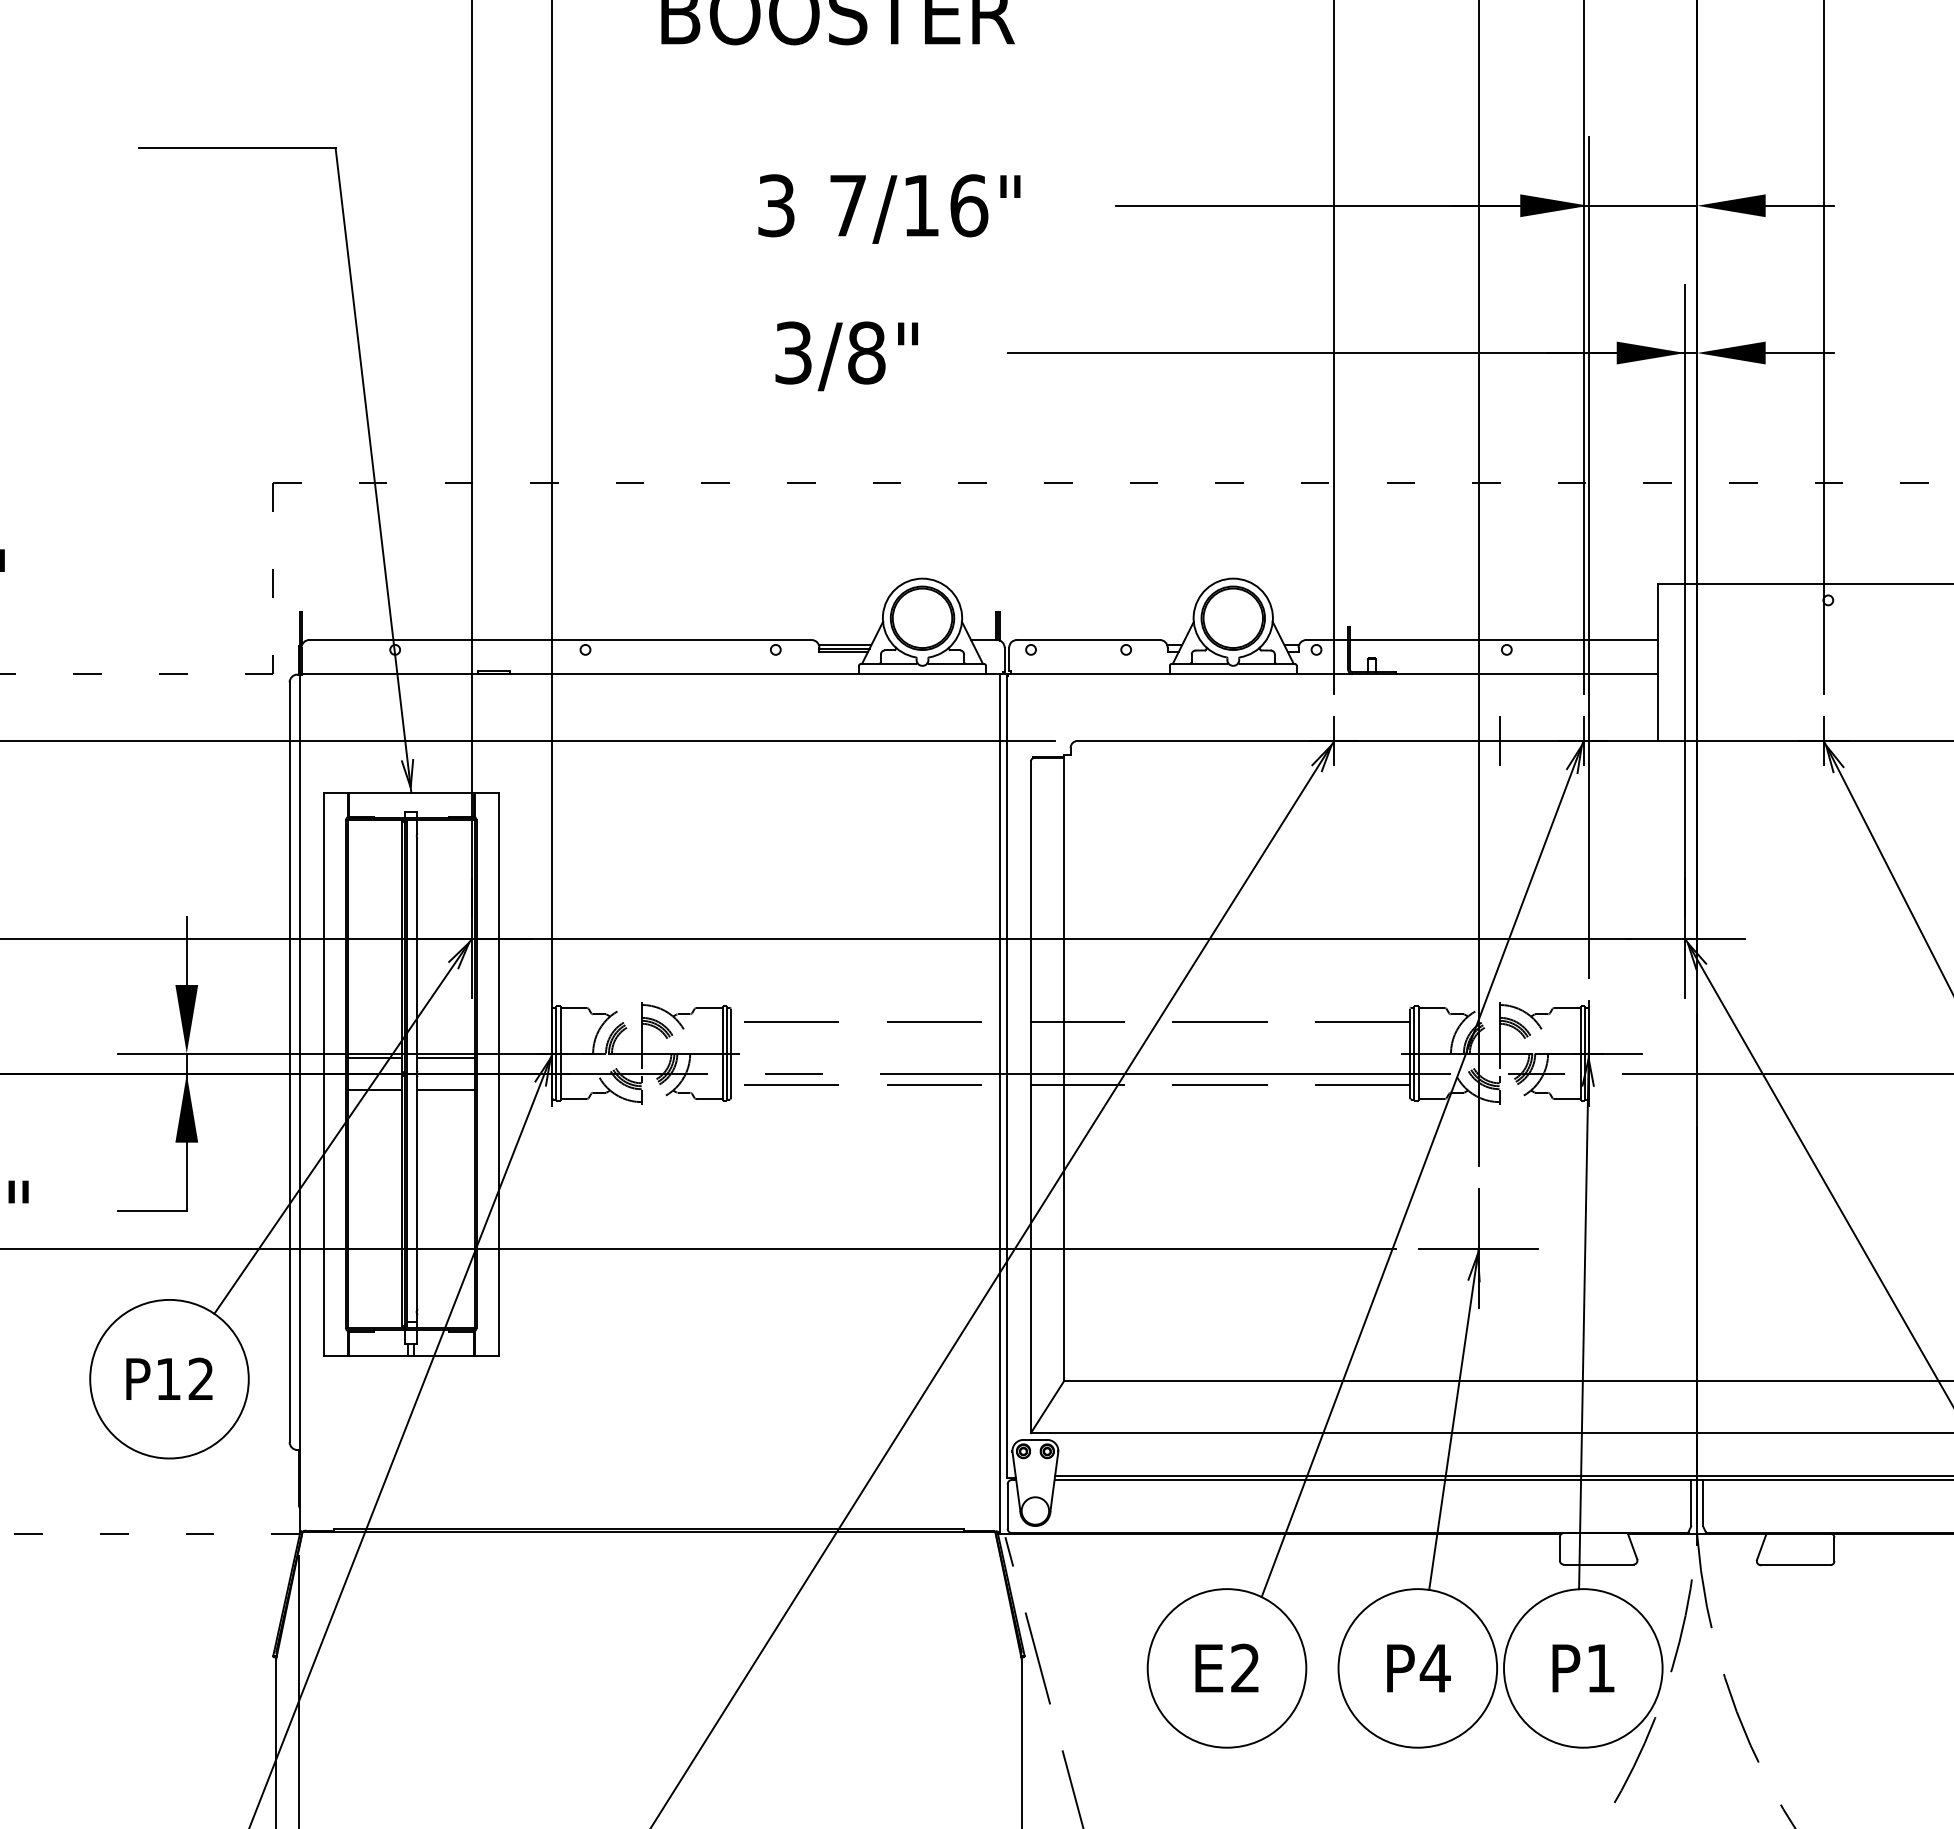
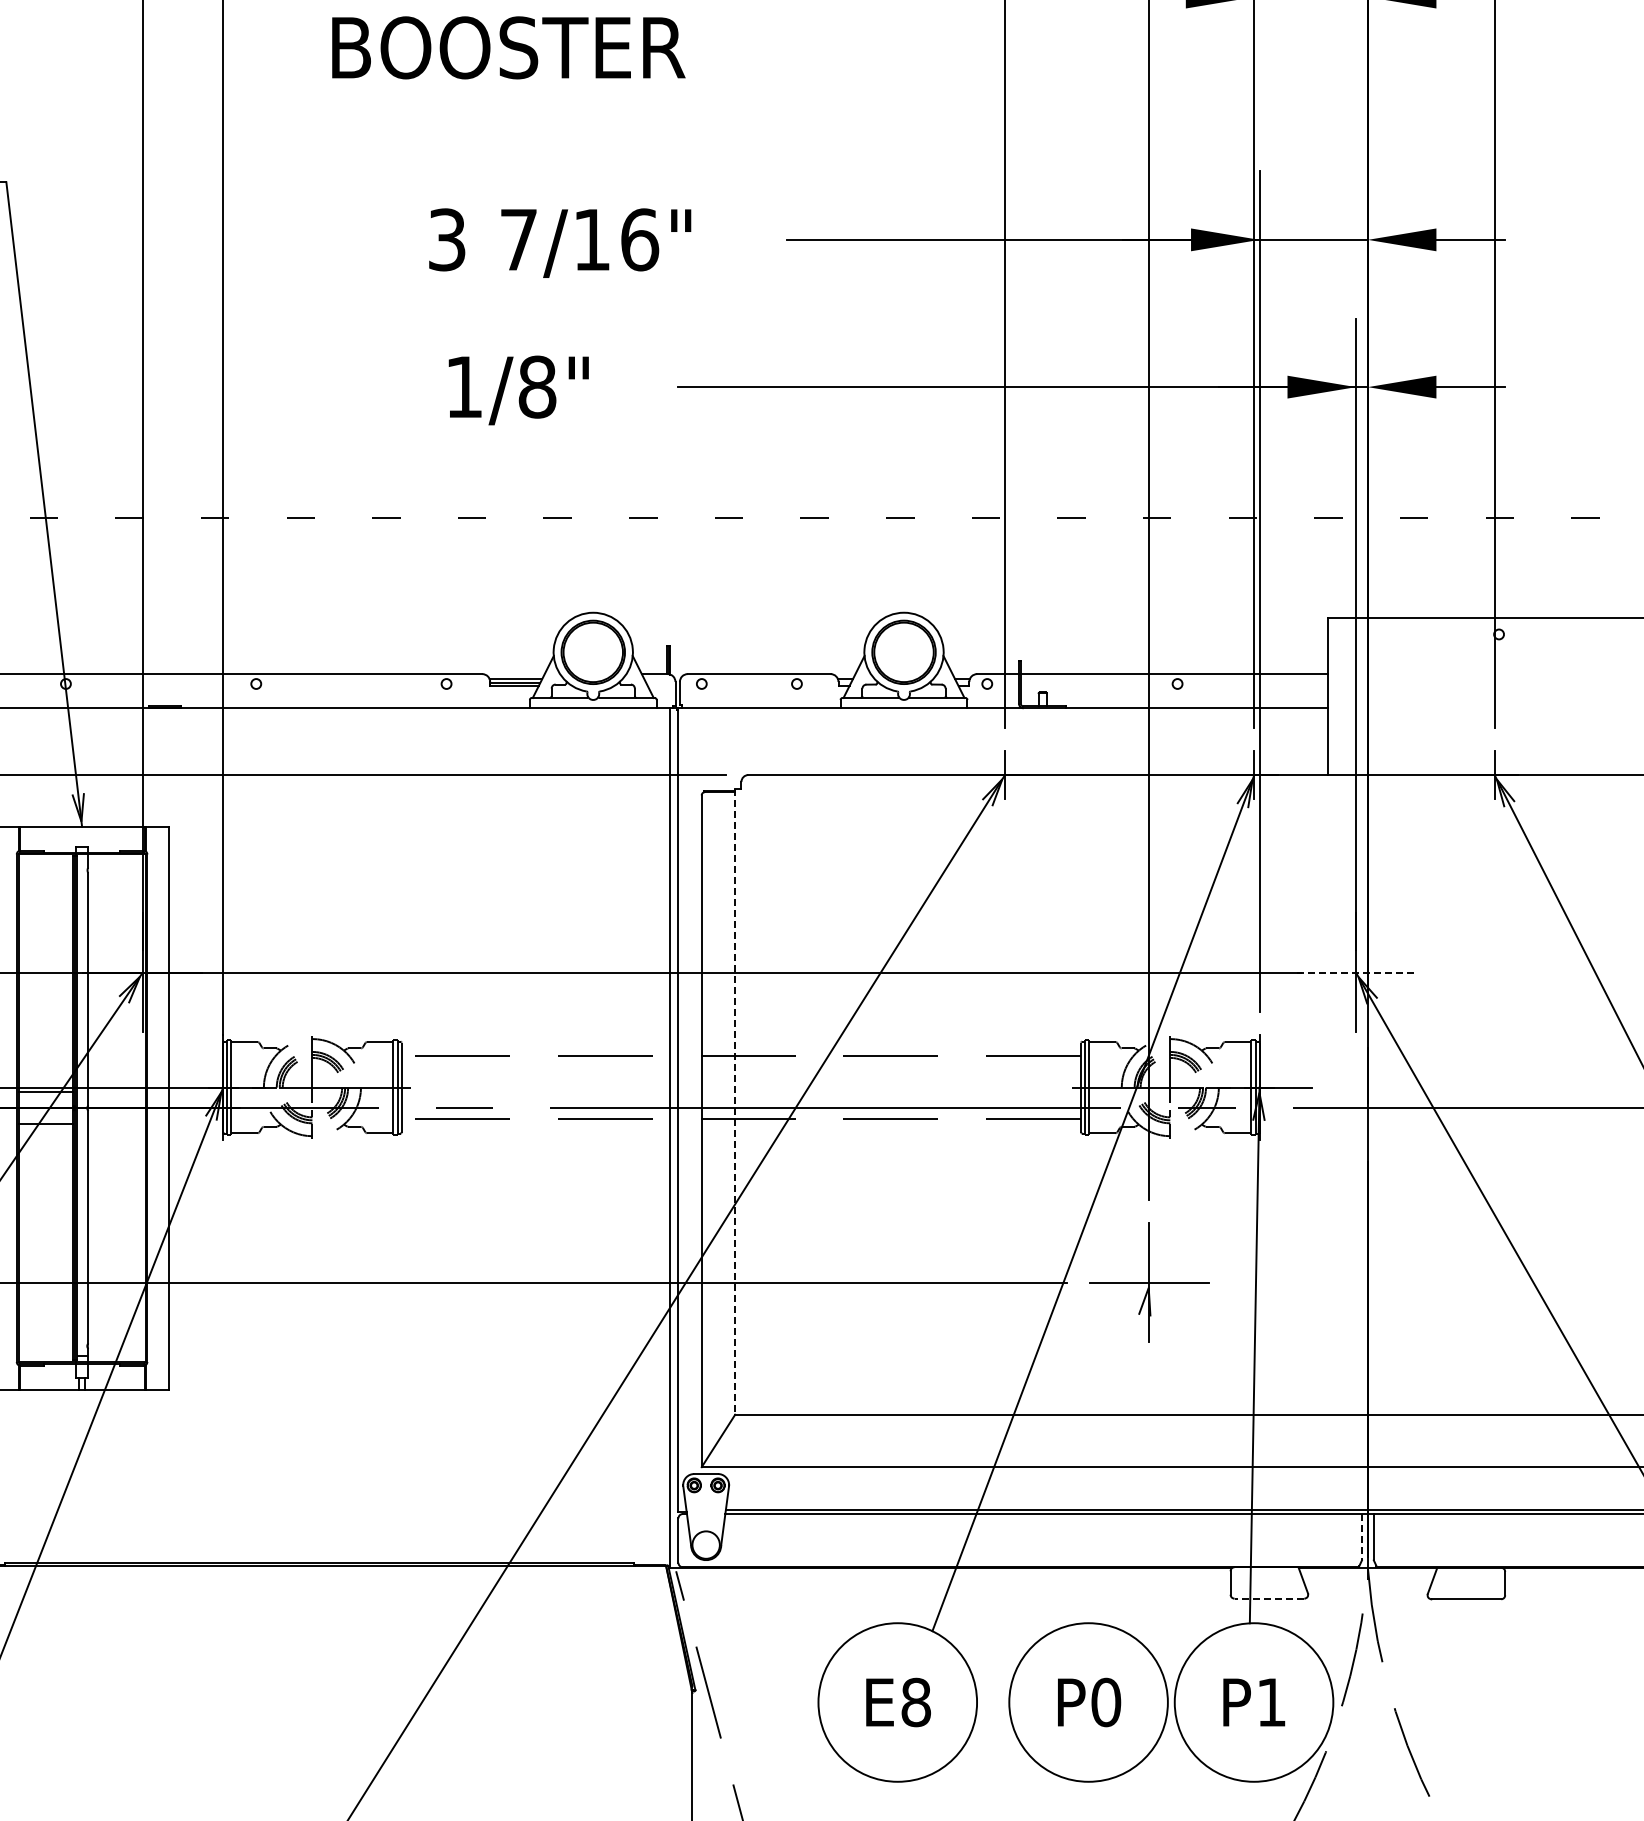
text: (793, 352) -> (464, 386), 3/8" -> 1/8"
line: (1500, 740) -> (1171, 774), removed
line: (1685, 938) -> (1356, 972), solid -> dashed
line: (445, 1058) -> (116, 1092), removed
line: (1064, 1067) -> (735, 1101), solid -> dashed
line: (445, 1090) -> (116, 1124), removed
line: (1453, 1418) -> (1124, 1452), removed
line: (1691, 1503) -> (1362, 1537), solid -> dashed
line: (1598, 1564) -> (1269, 1598), solid -> dashed
text: (1245, 1668) -> (916, 1702), E2 -> E8
text: (1434, 1668) -> (1105, 1702), P4 -> P0

